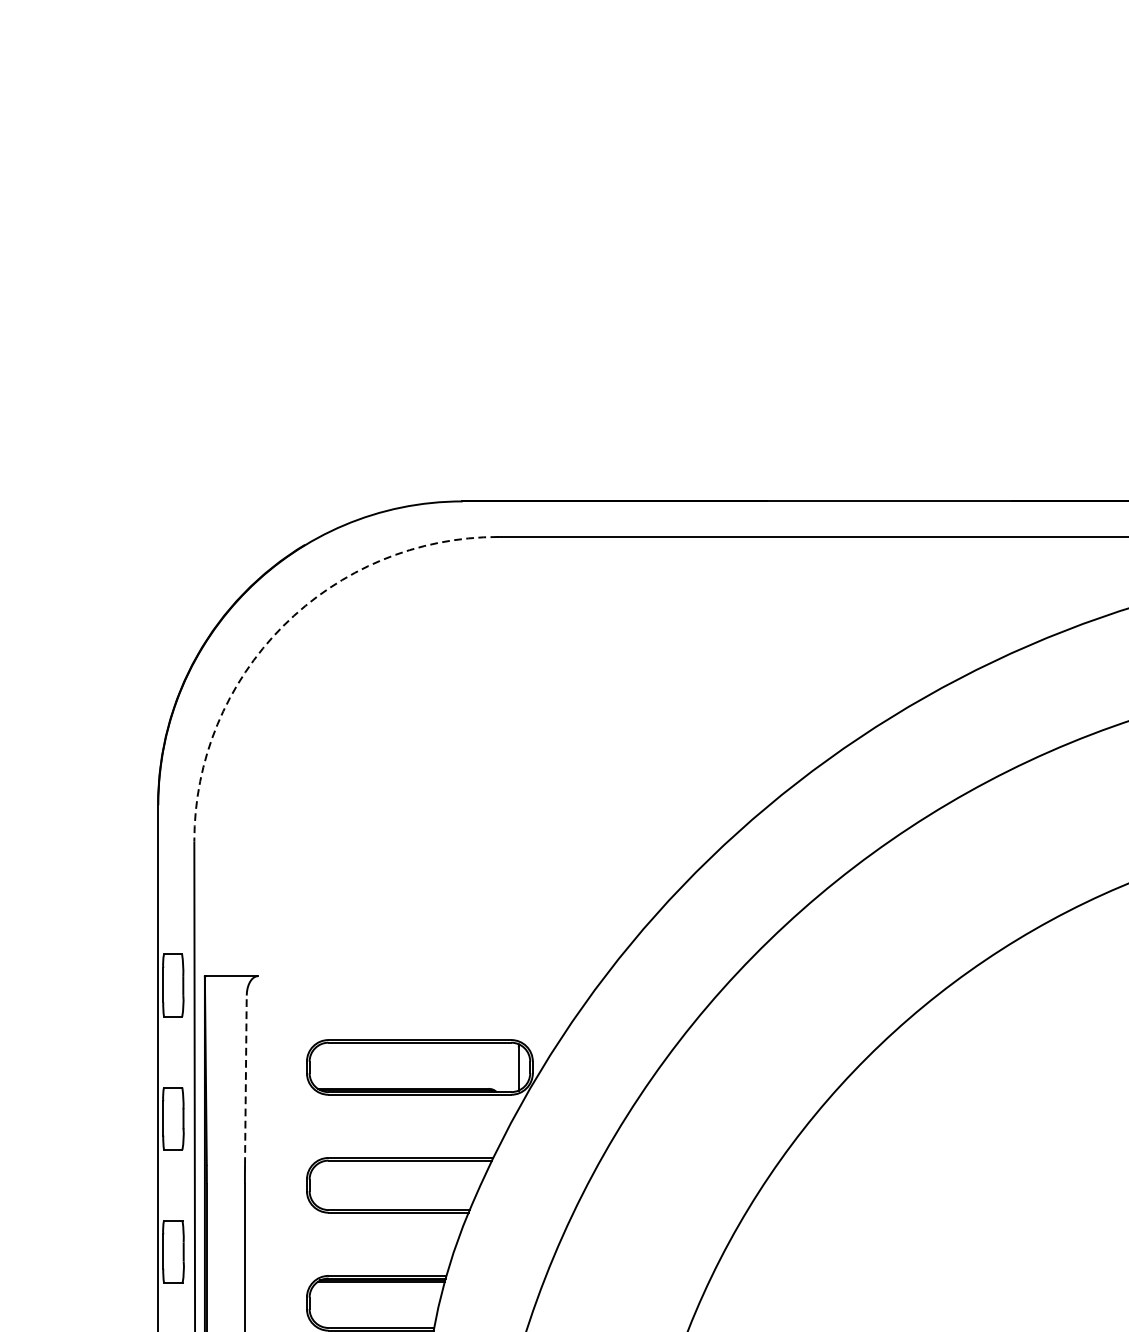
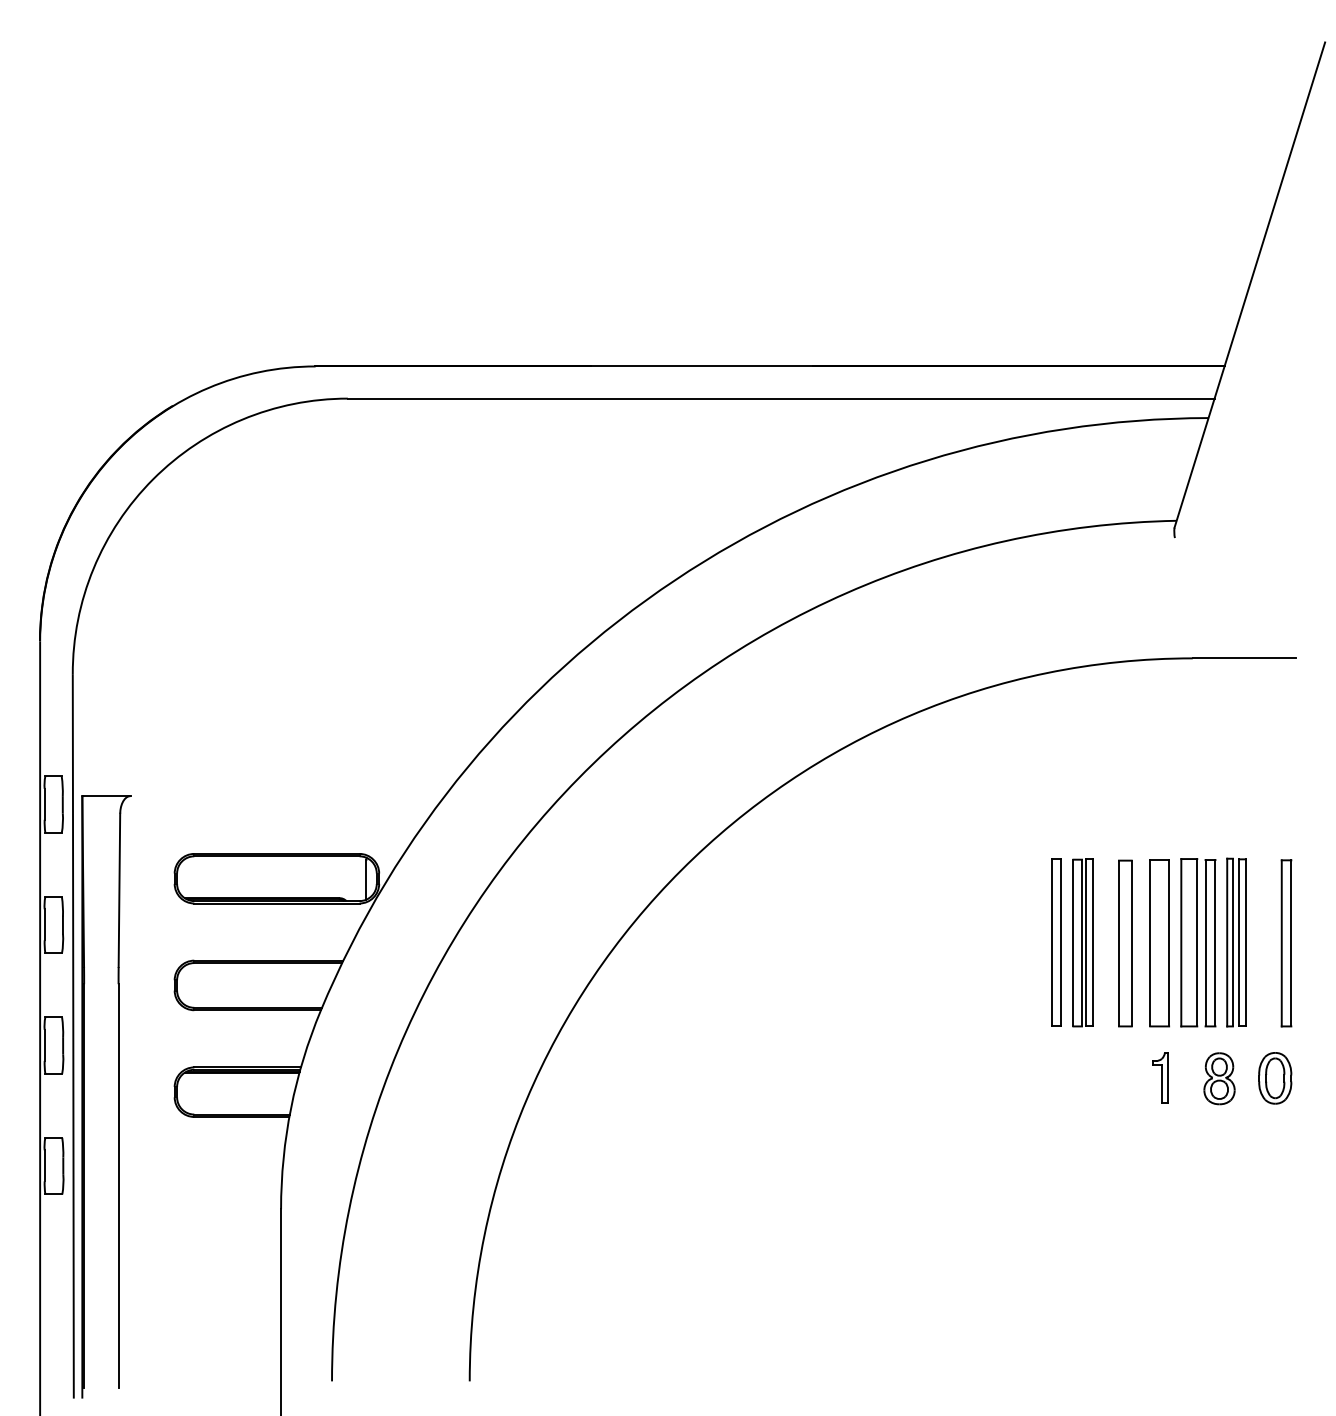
arc: (283, 626) -> (153, 479), dashed -> solid
line: (245, 1080) -> (119, 890), dashed -> solid

